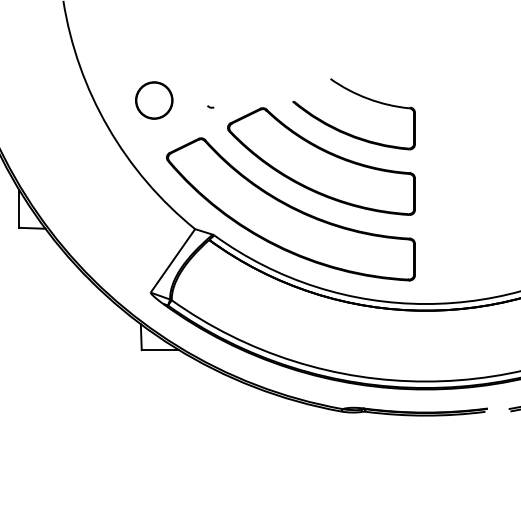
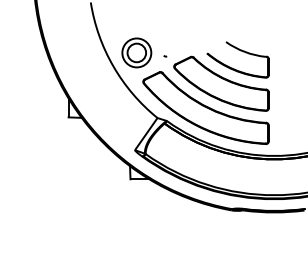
circle: (153, 99) -> (136, 52), size x1.6

